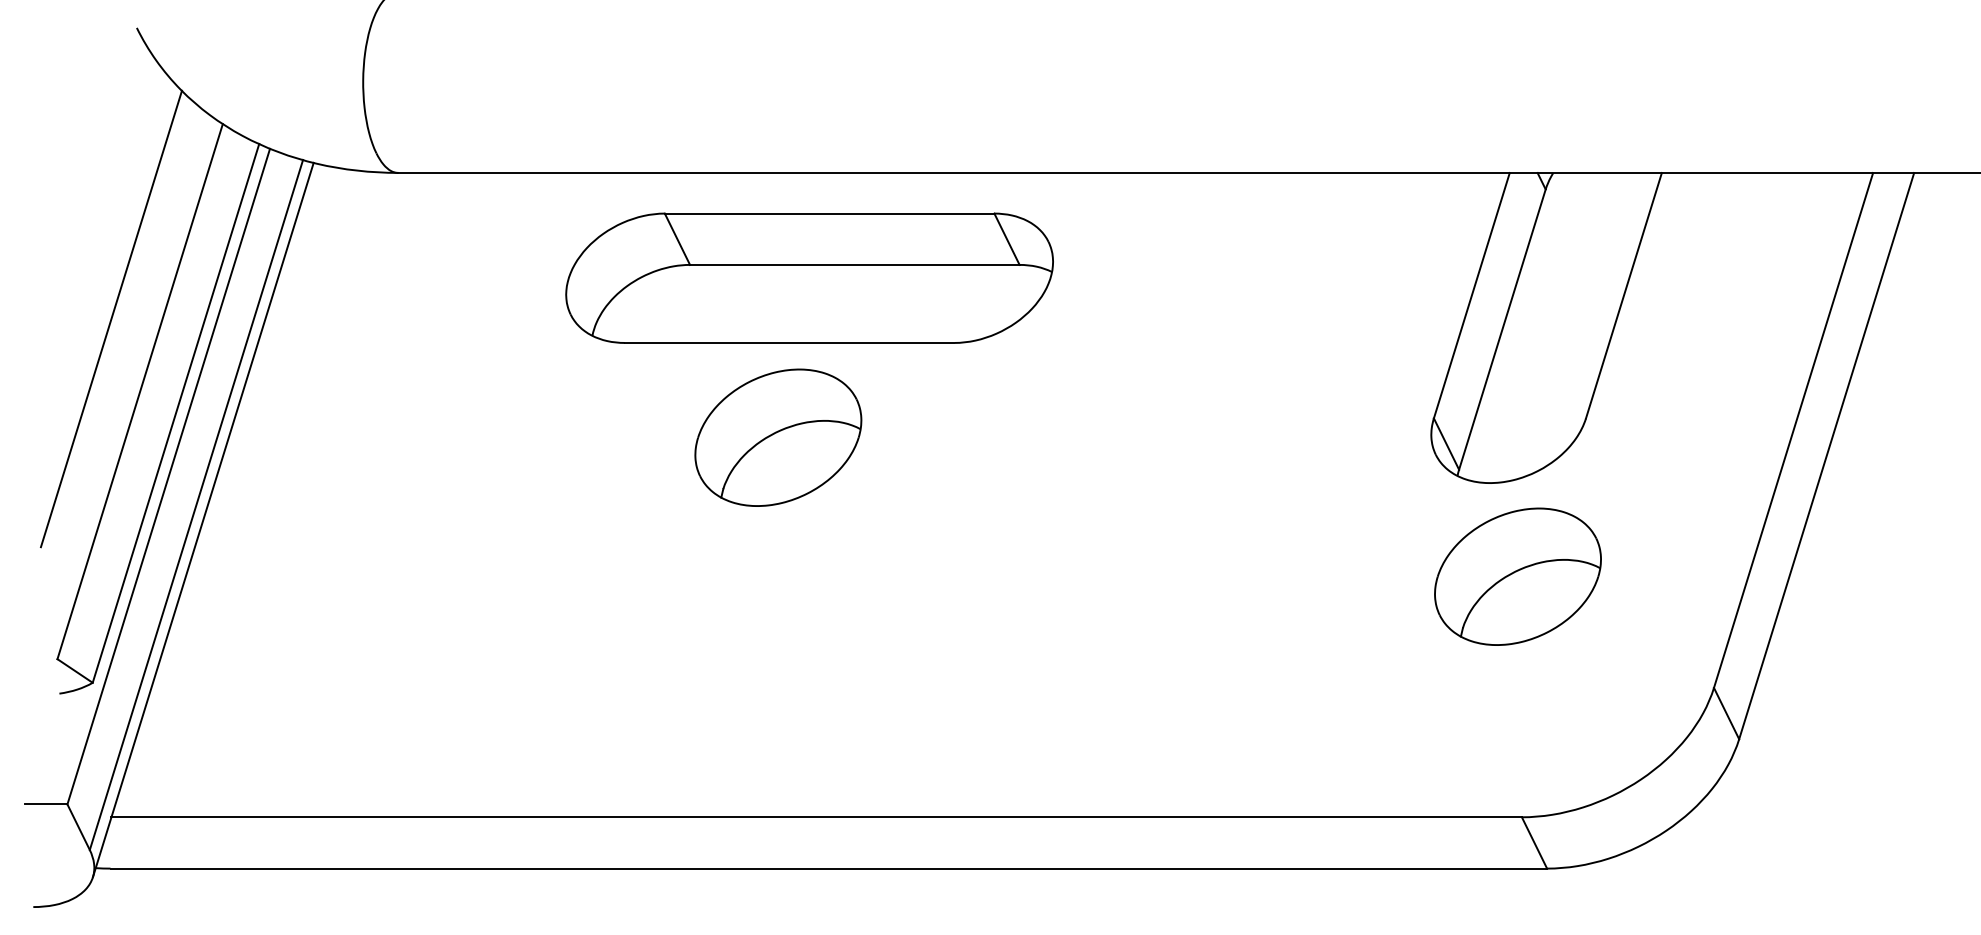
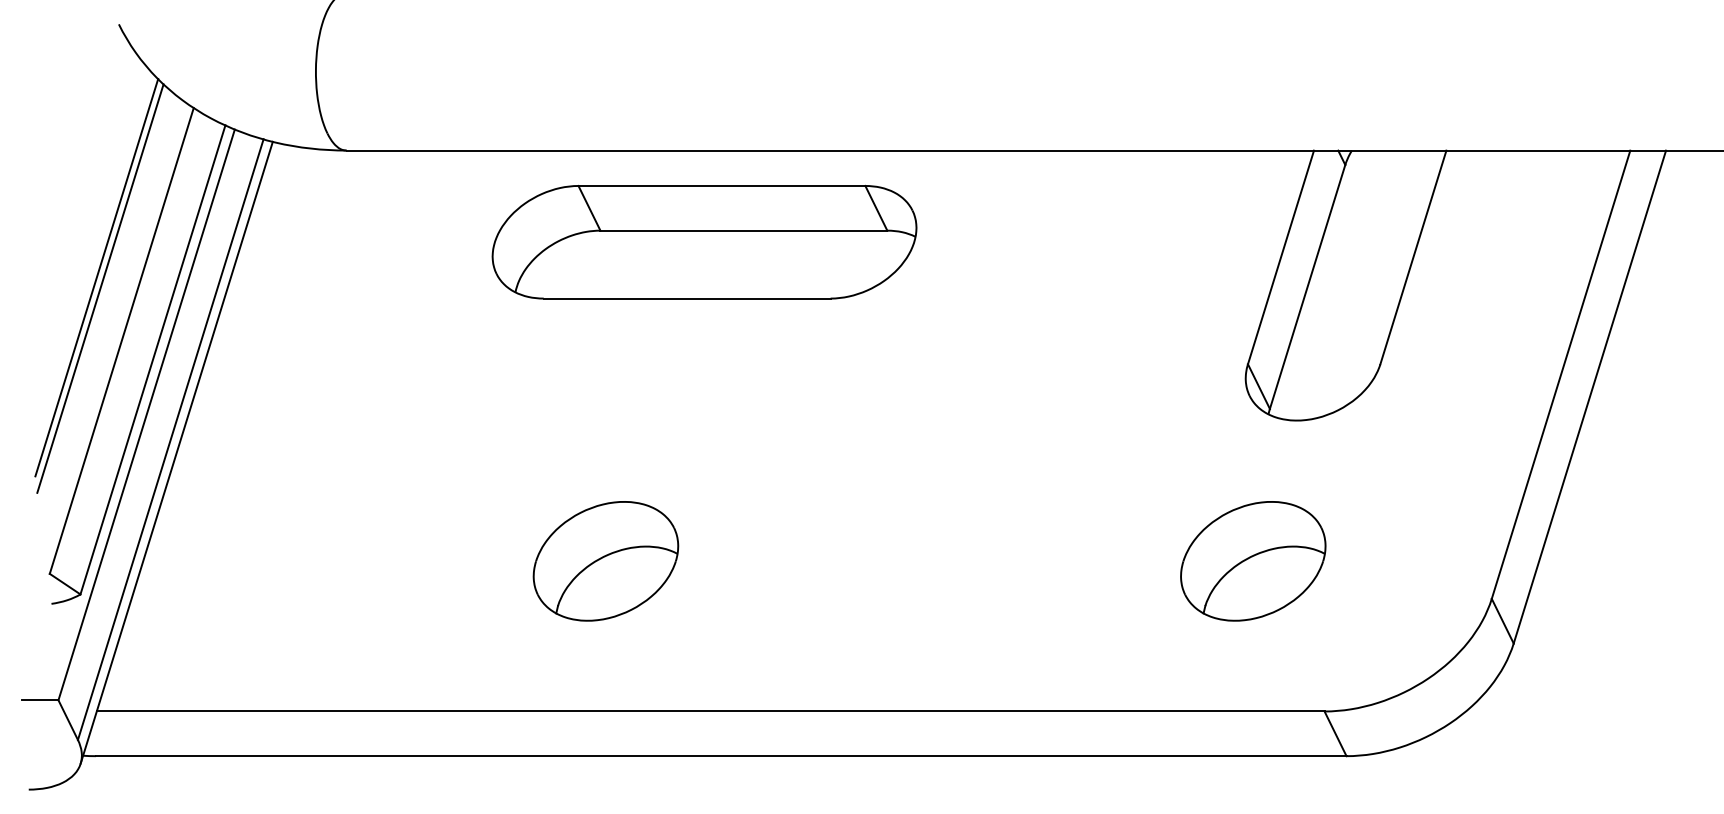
line: (115, 331) -> (100, 288), added
part: (778, 437) -> (606, 561), moved
part: (1517, 576) -> (1252, 561), moved

